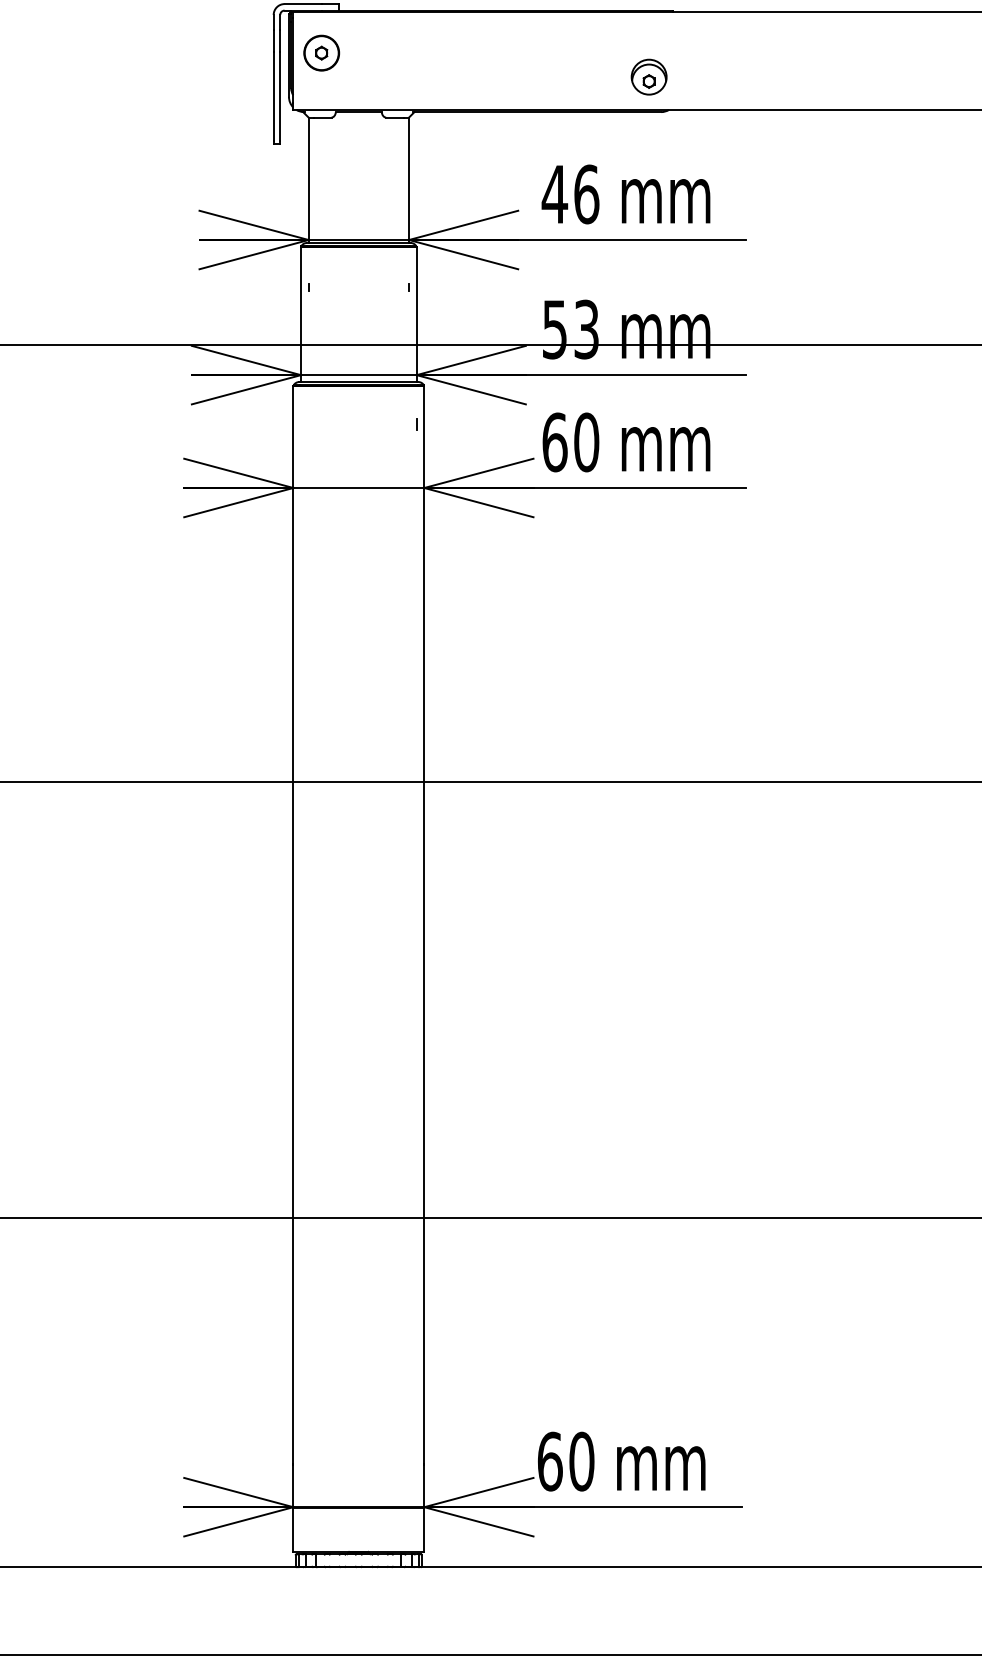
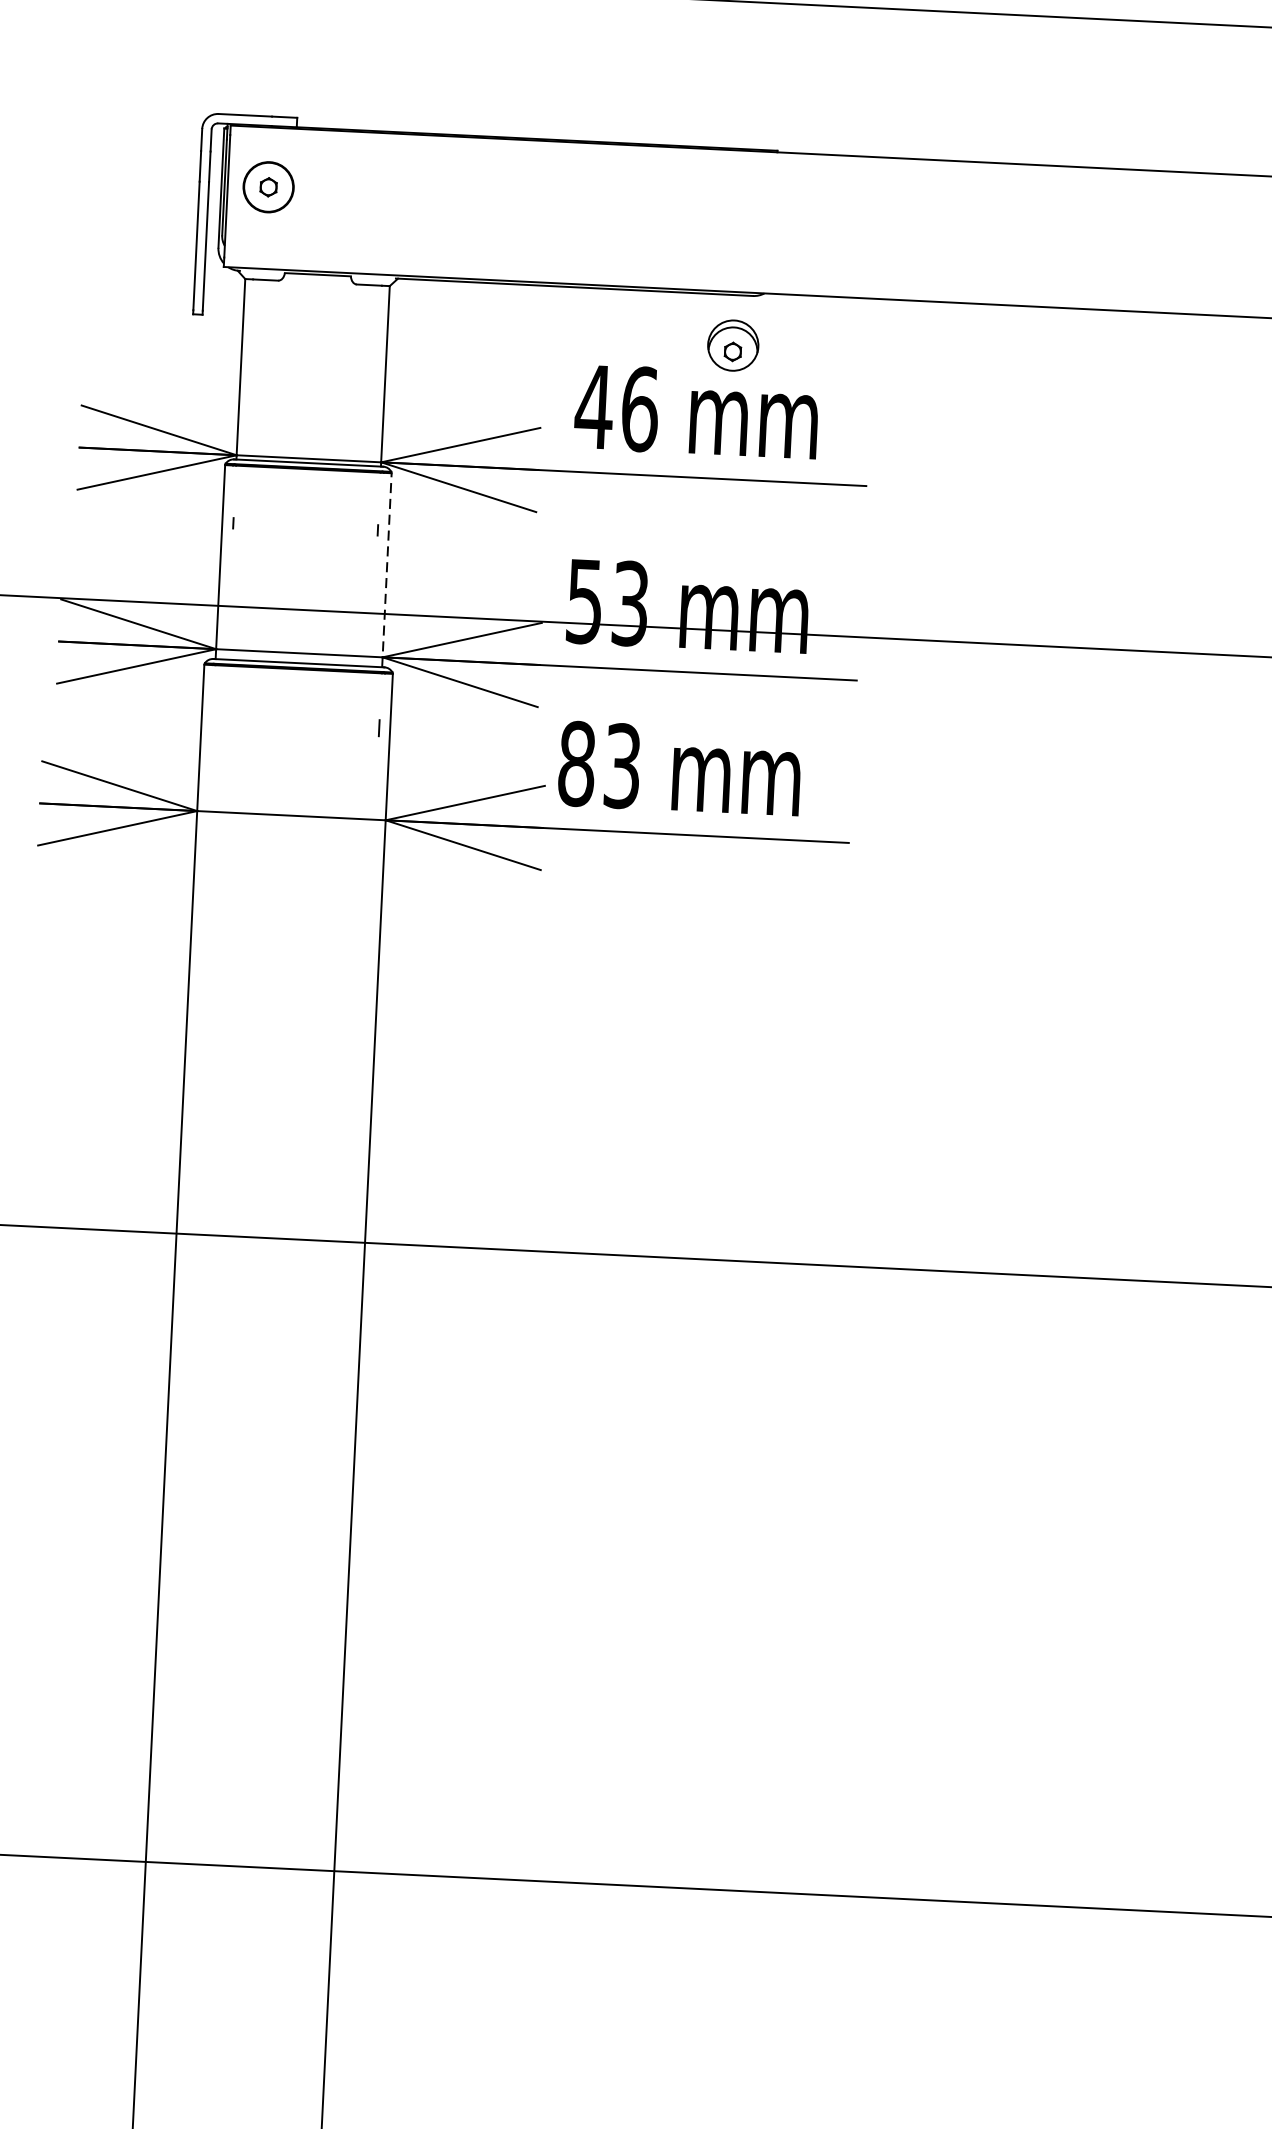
part: (648, 76) -> (732, 344), moved
line: (416, 314) -> (386, 570), solid -> dashed
text: (570, 442) -> (599, 765), 60 -> 83

